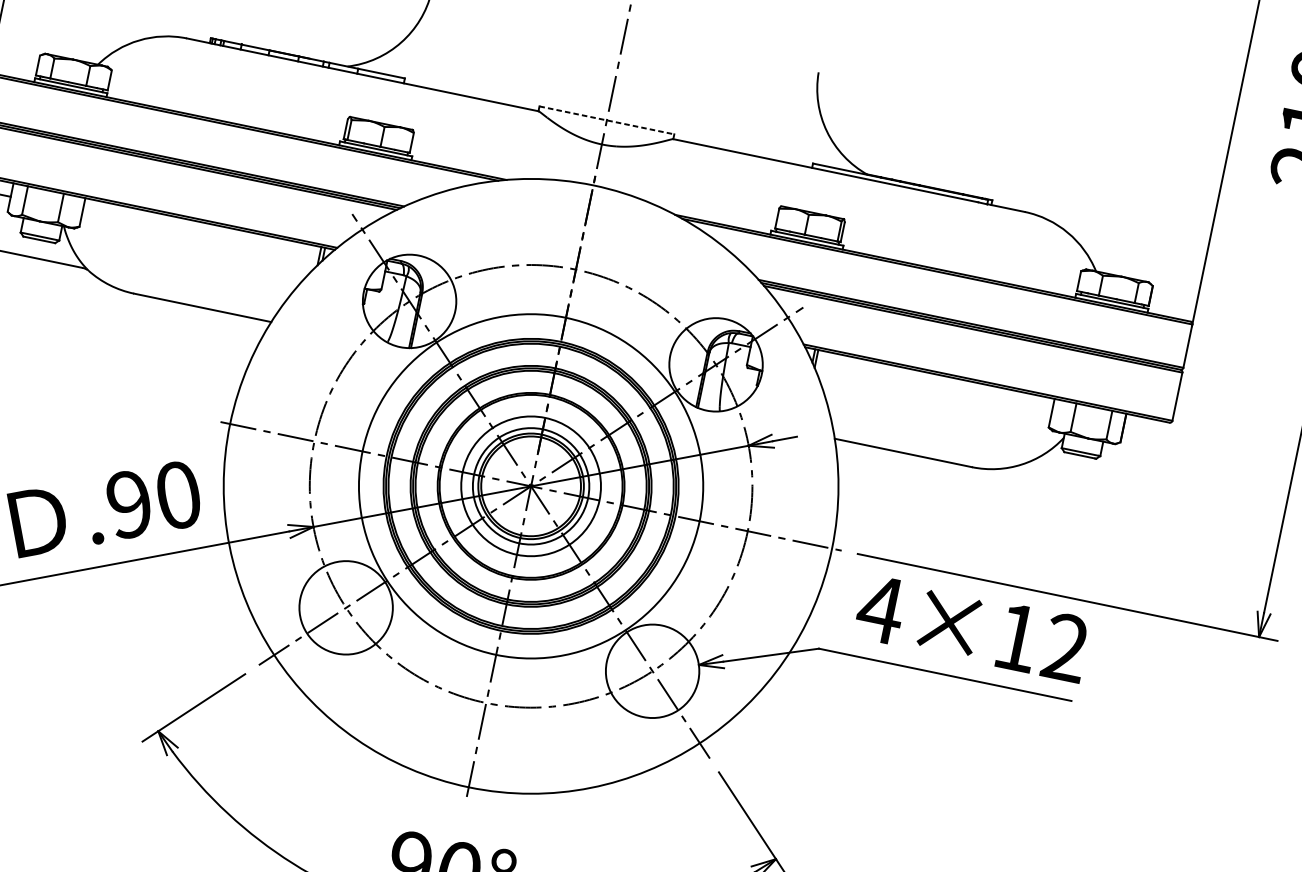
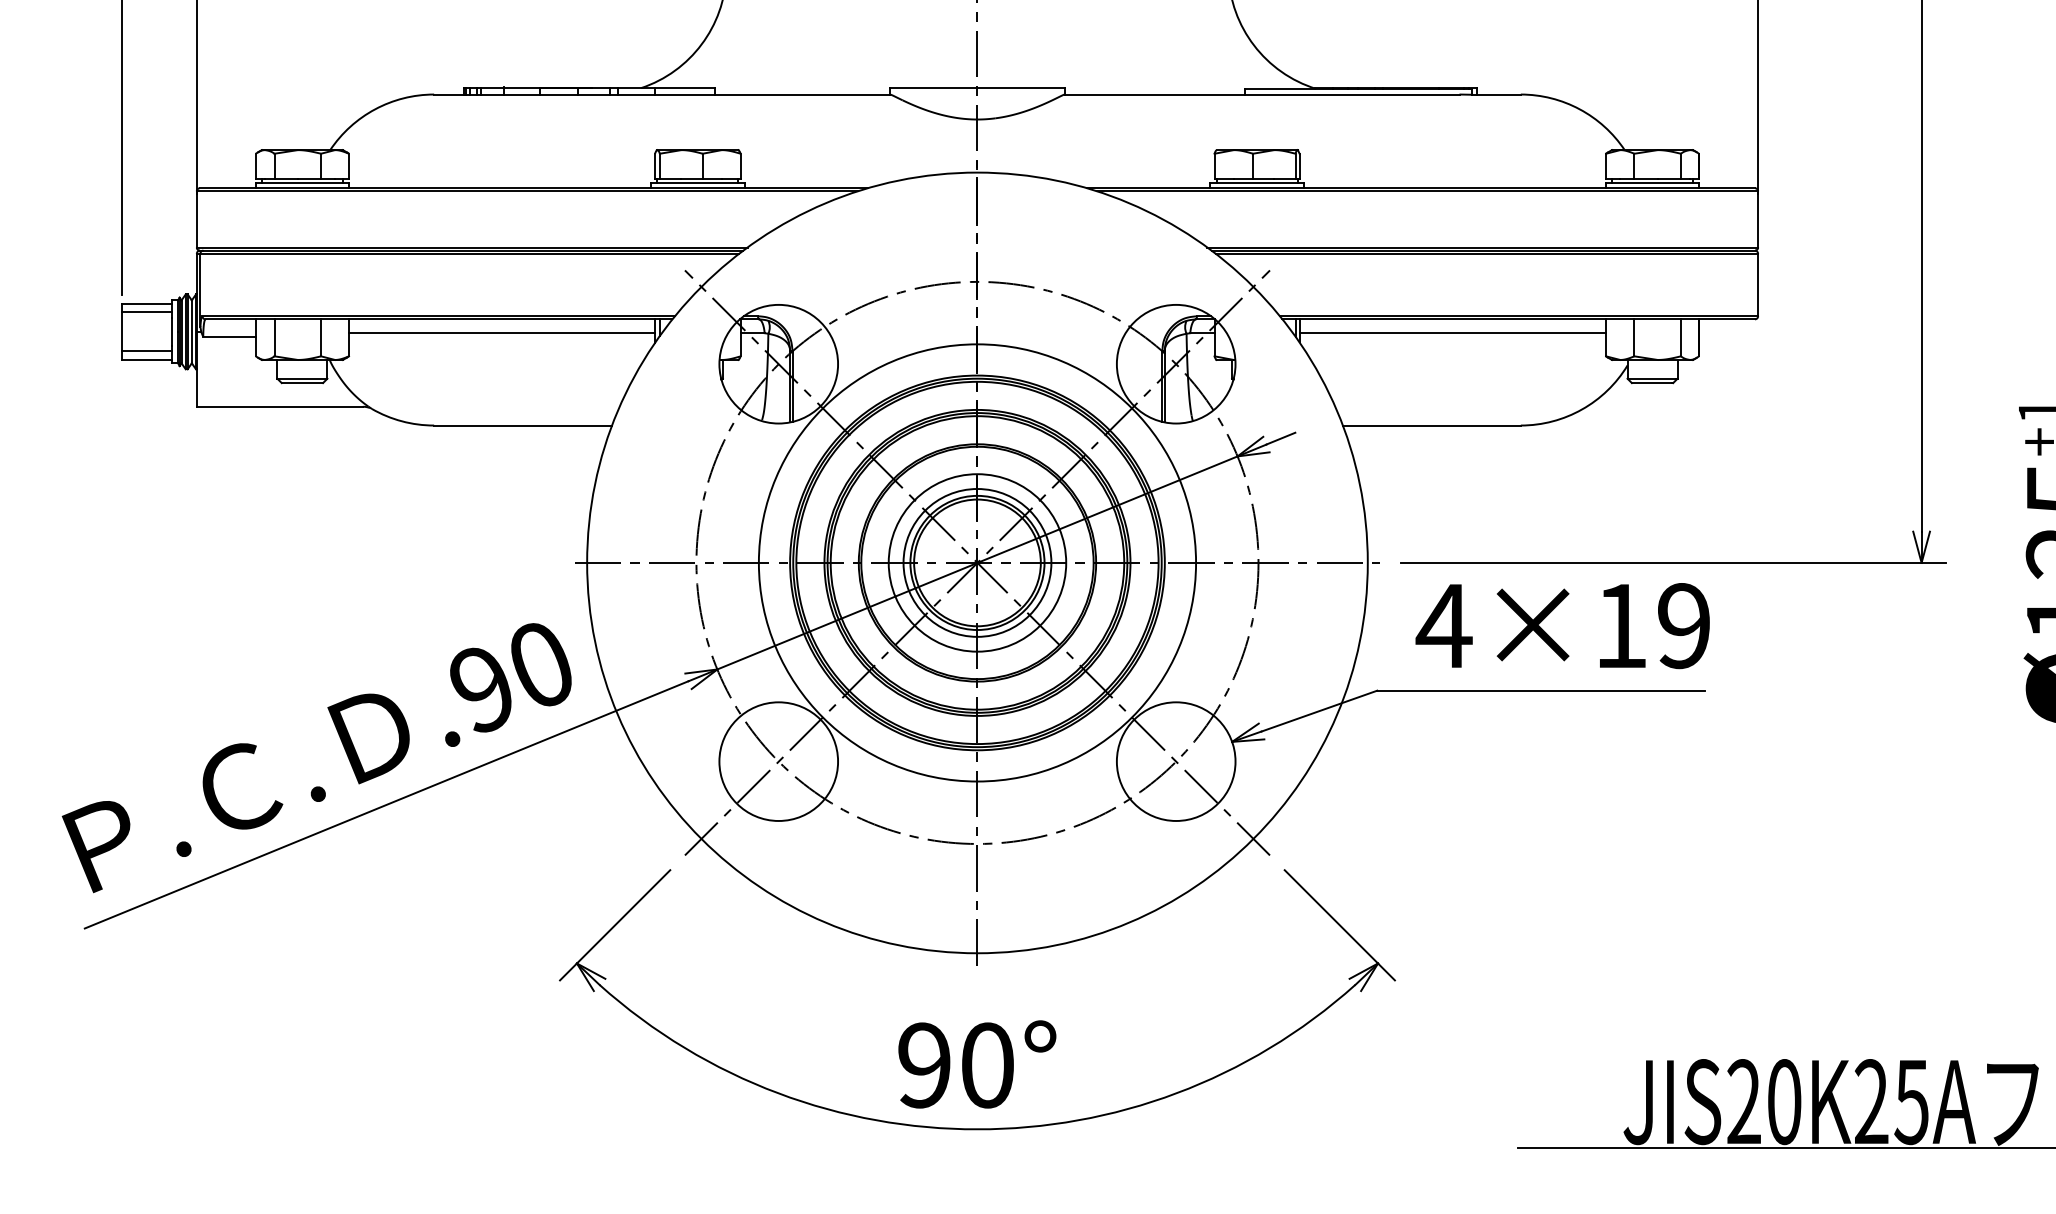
line: (606, 120) -> (977, 88), dashed -> solid
line: (200, 233) -> (501, 333), added
line: (934, 385) -> (1452, 333), added
text: (1065, 648) -> (1683, 626), 4×12 -> 4×19

